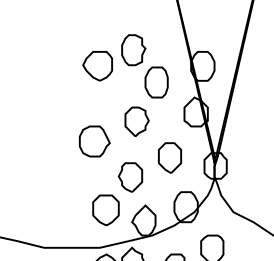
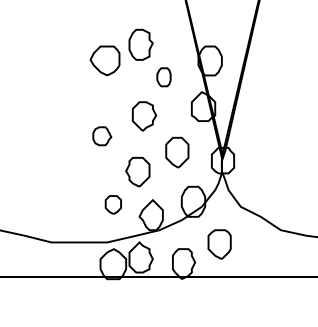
part: (156, 82) -> (163, 77), size x0.6
part: (95, 141) -> (102, 136), size x0.6
part: (106, 209) -> (113, 204), size x0.6

